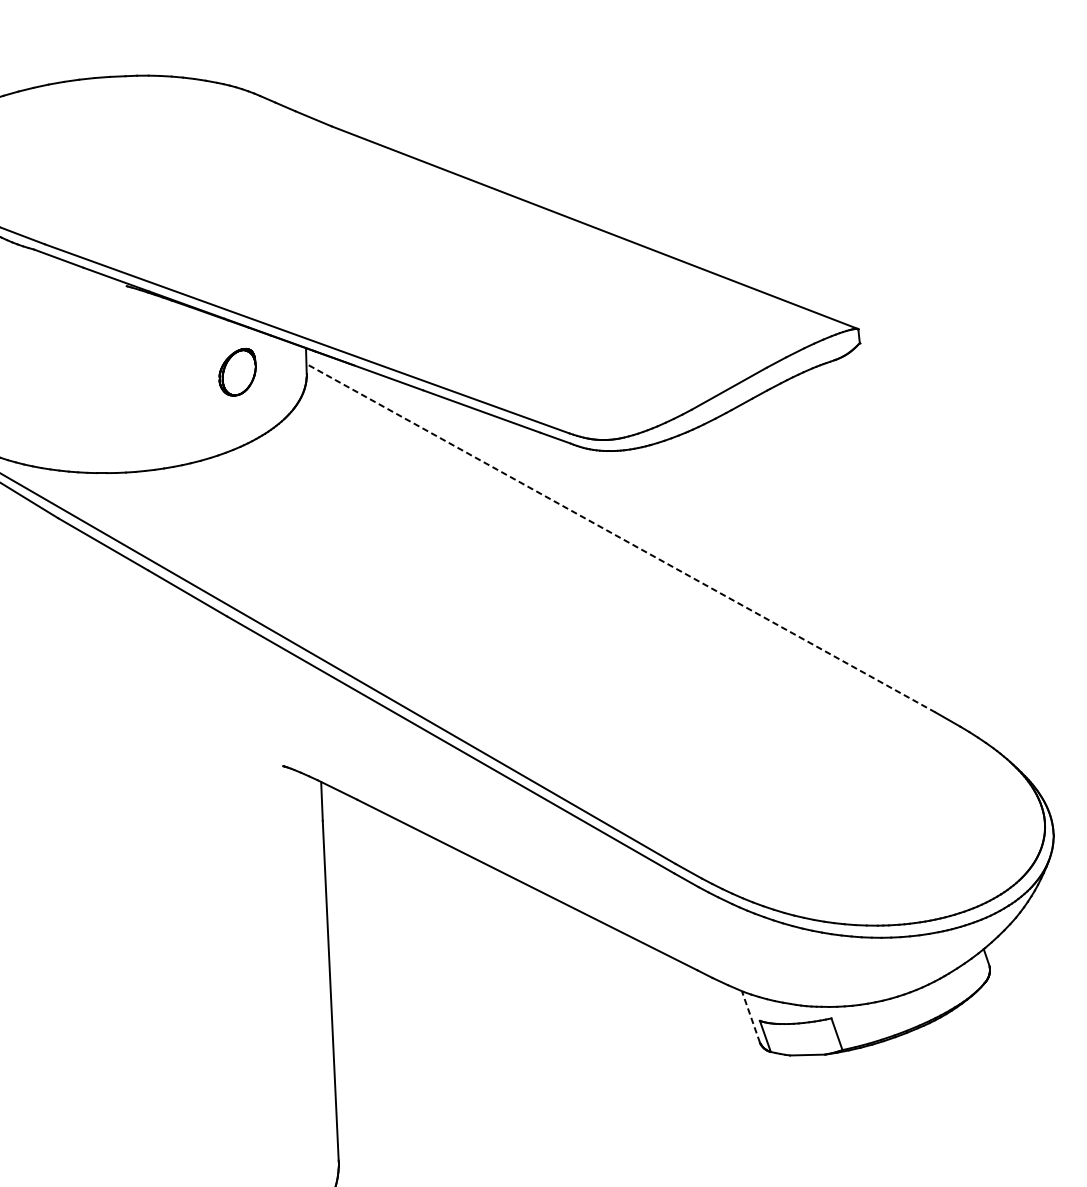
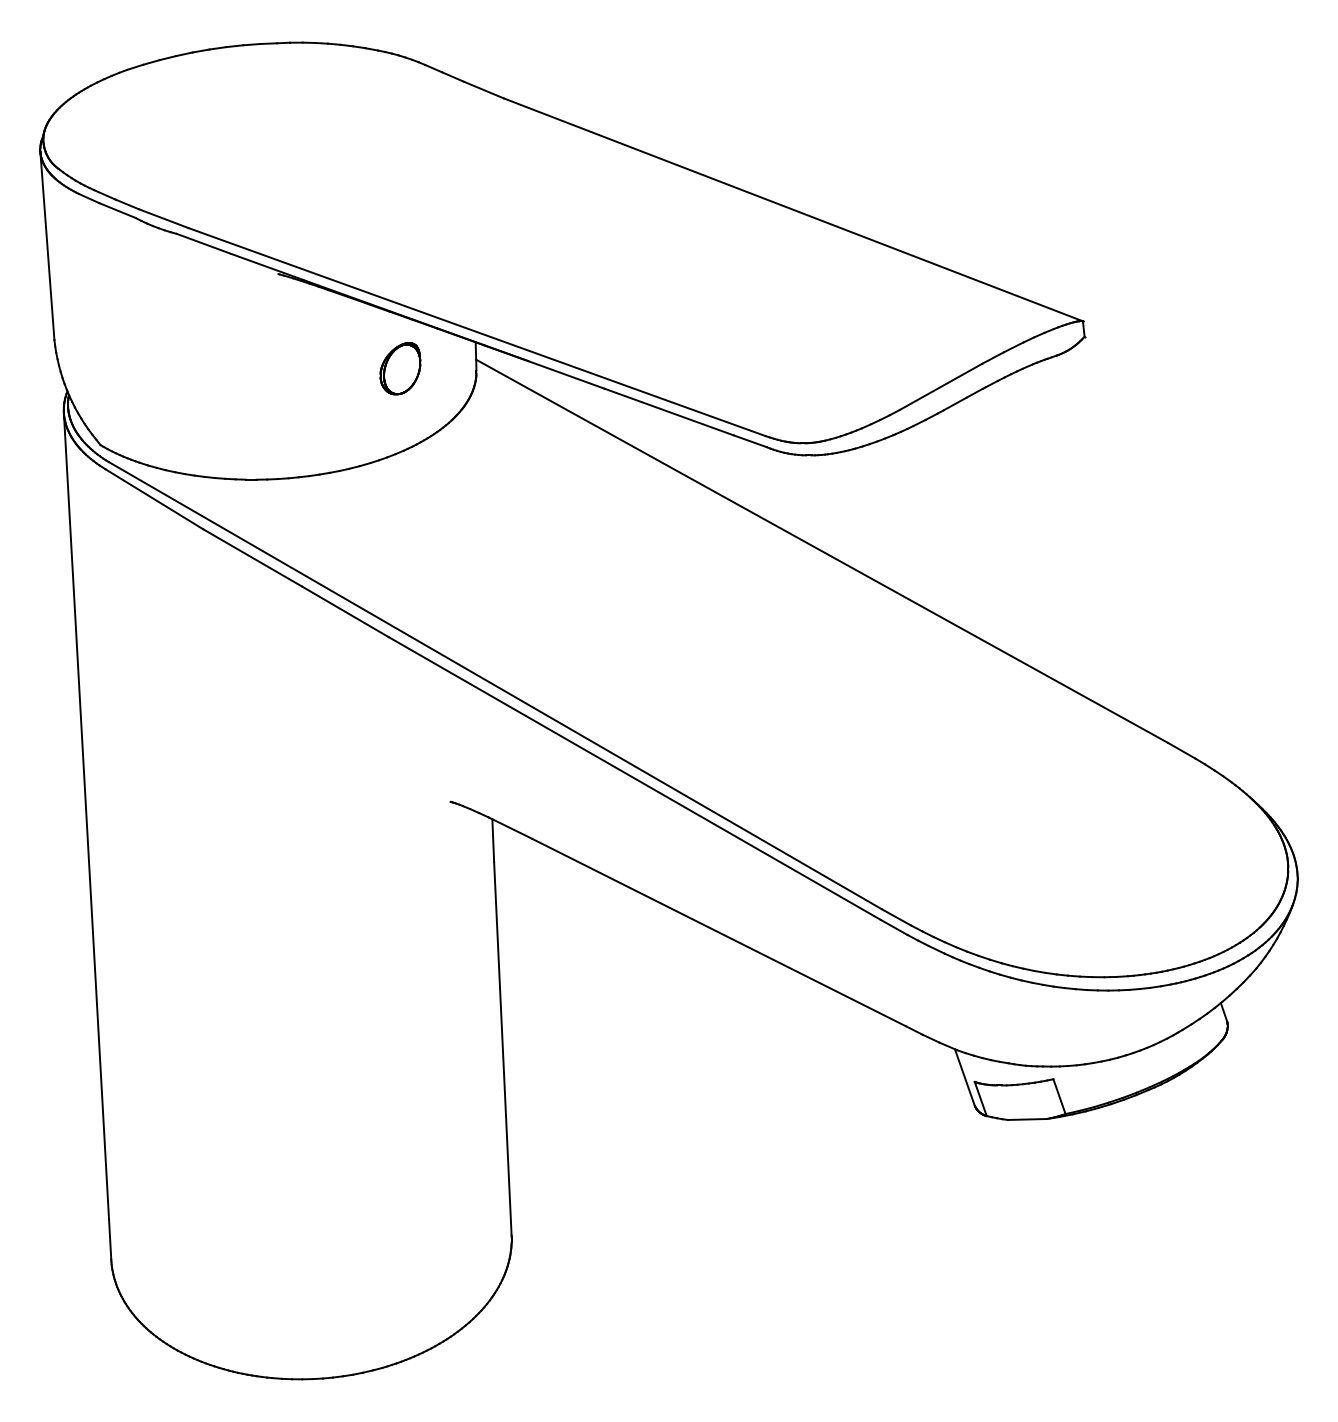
line: (620, 538) -> (821, 551), dashed -> solid
line: (750, 1016) -> (964, 1077), dashed -> solid

